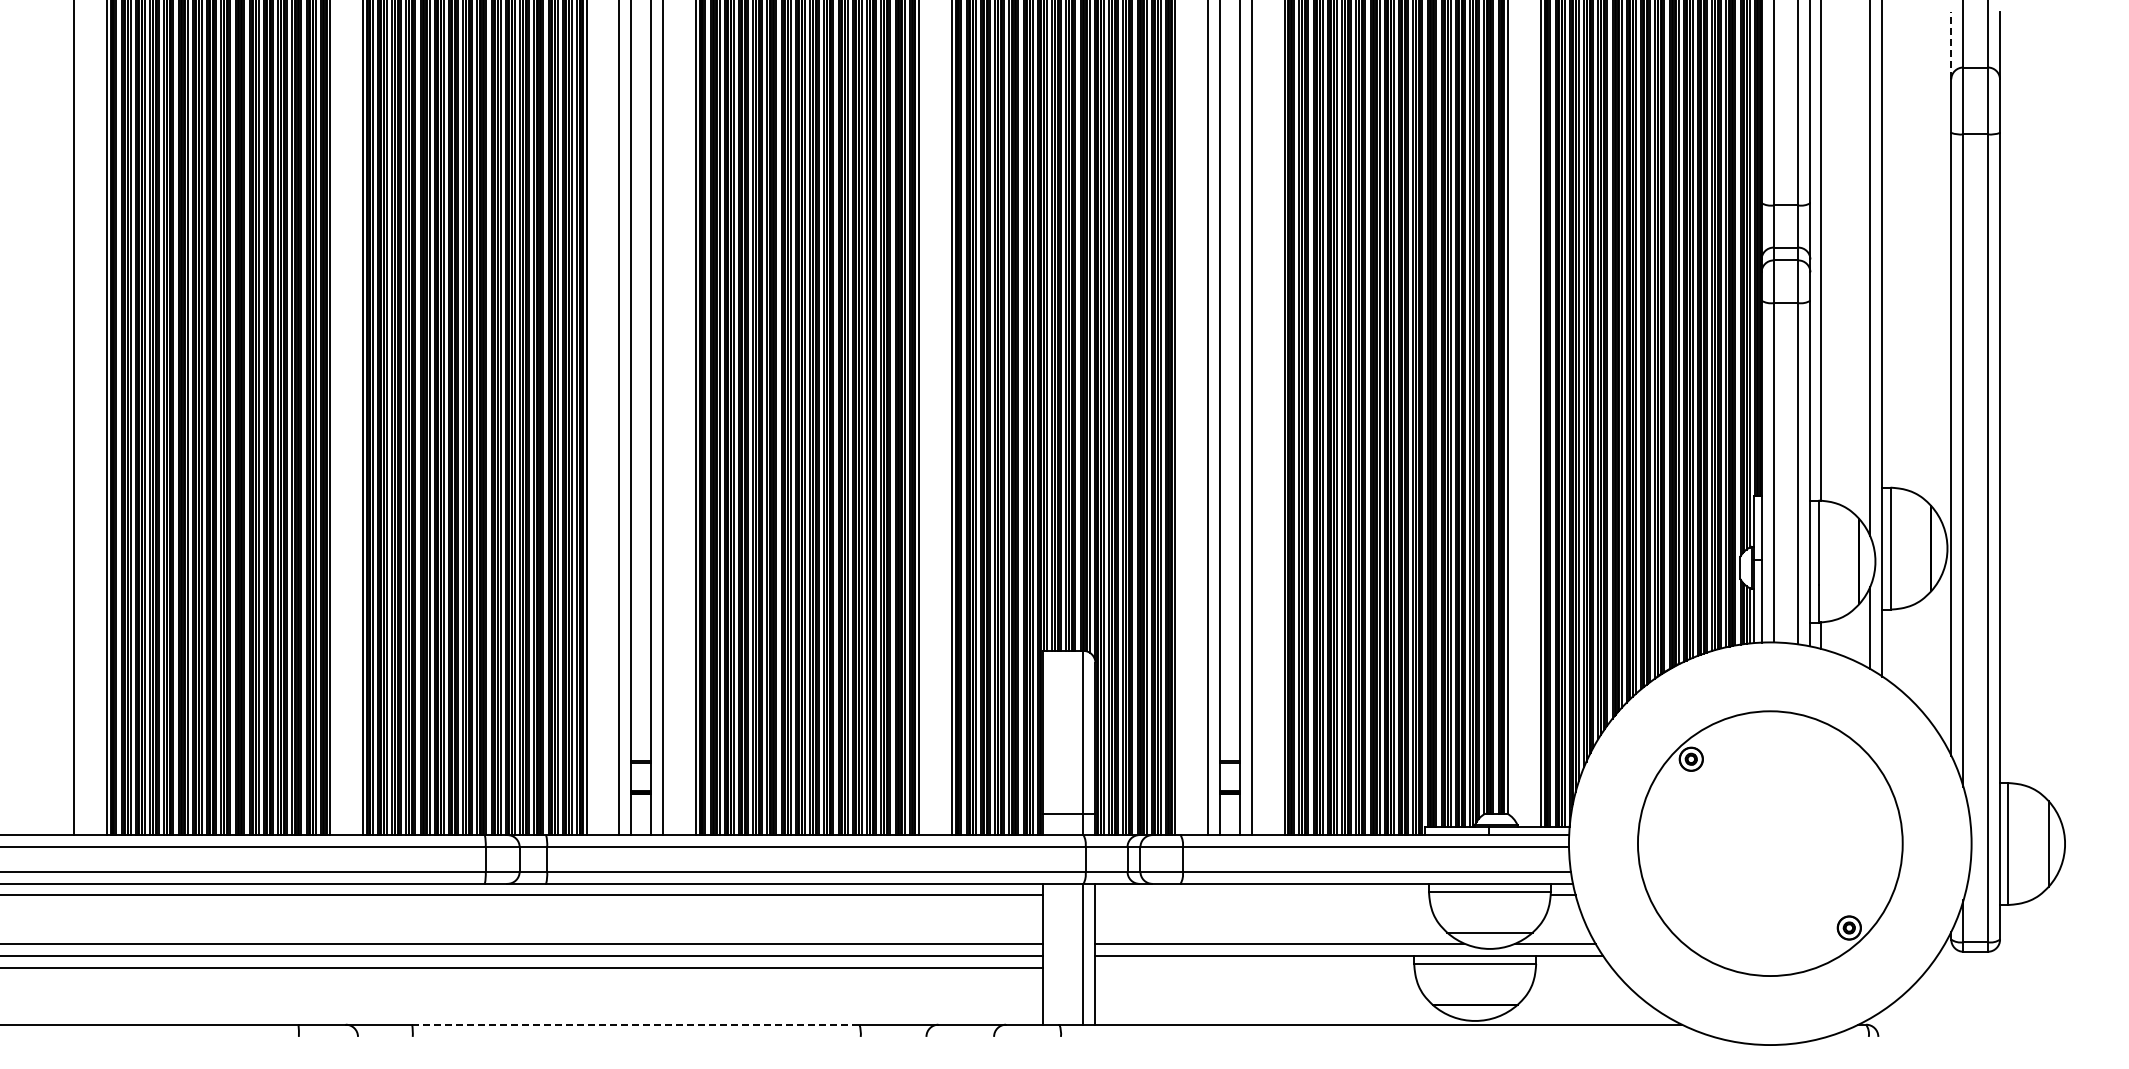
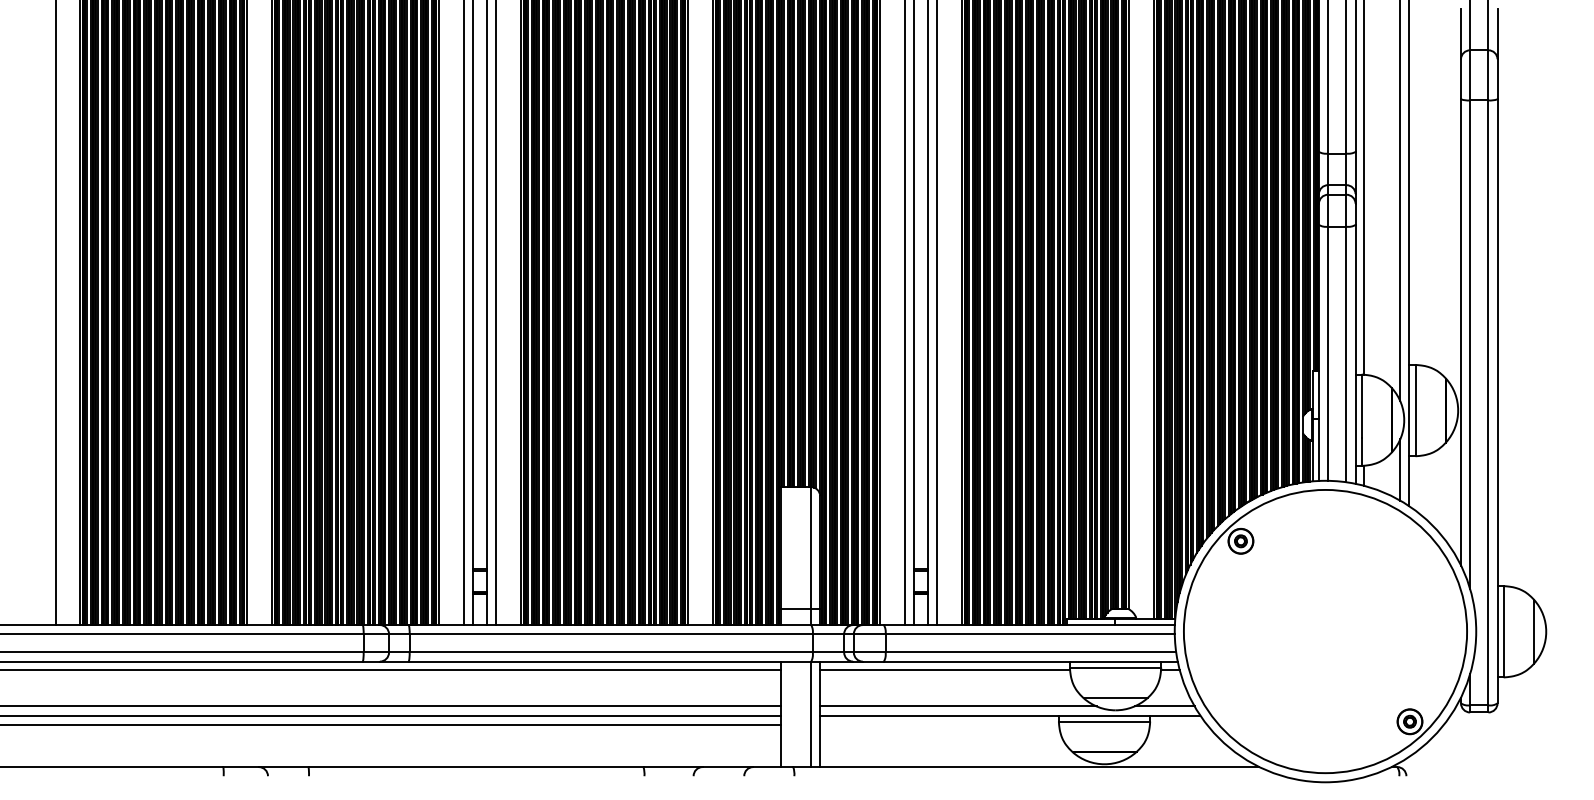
line: (1951, 45) -> (1461, 33), dashed -> solid
part: (1770, 843) -> (1325, 631), size x1.43
line: (1262, 894) -> (945, 669), added
line: (635, 1024) -> (475, 766), dashed -> solid

